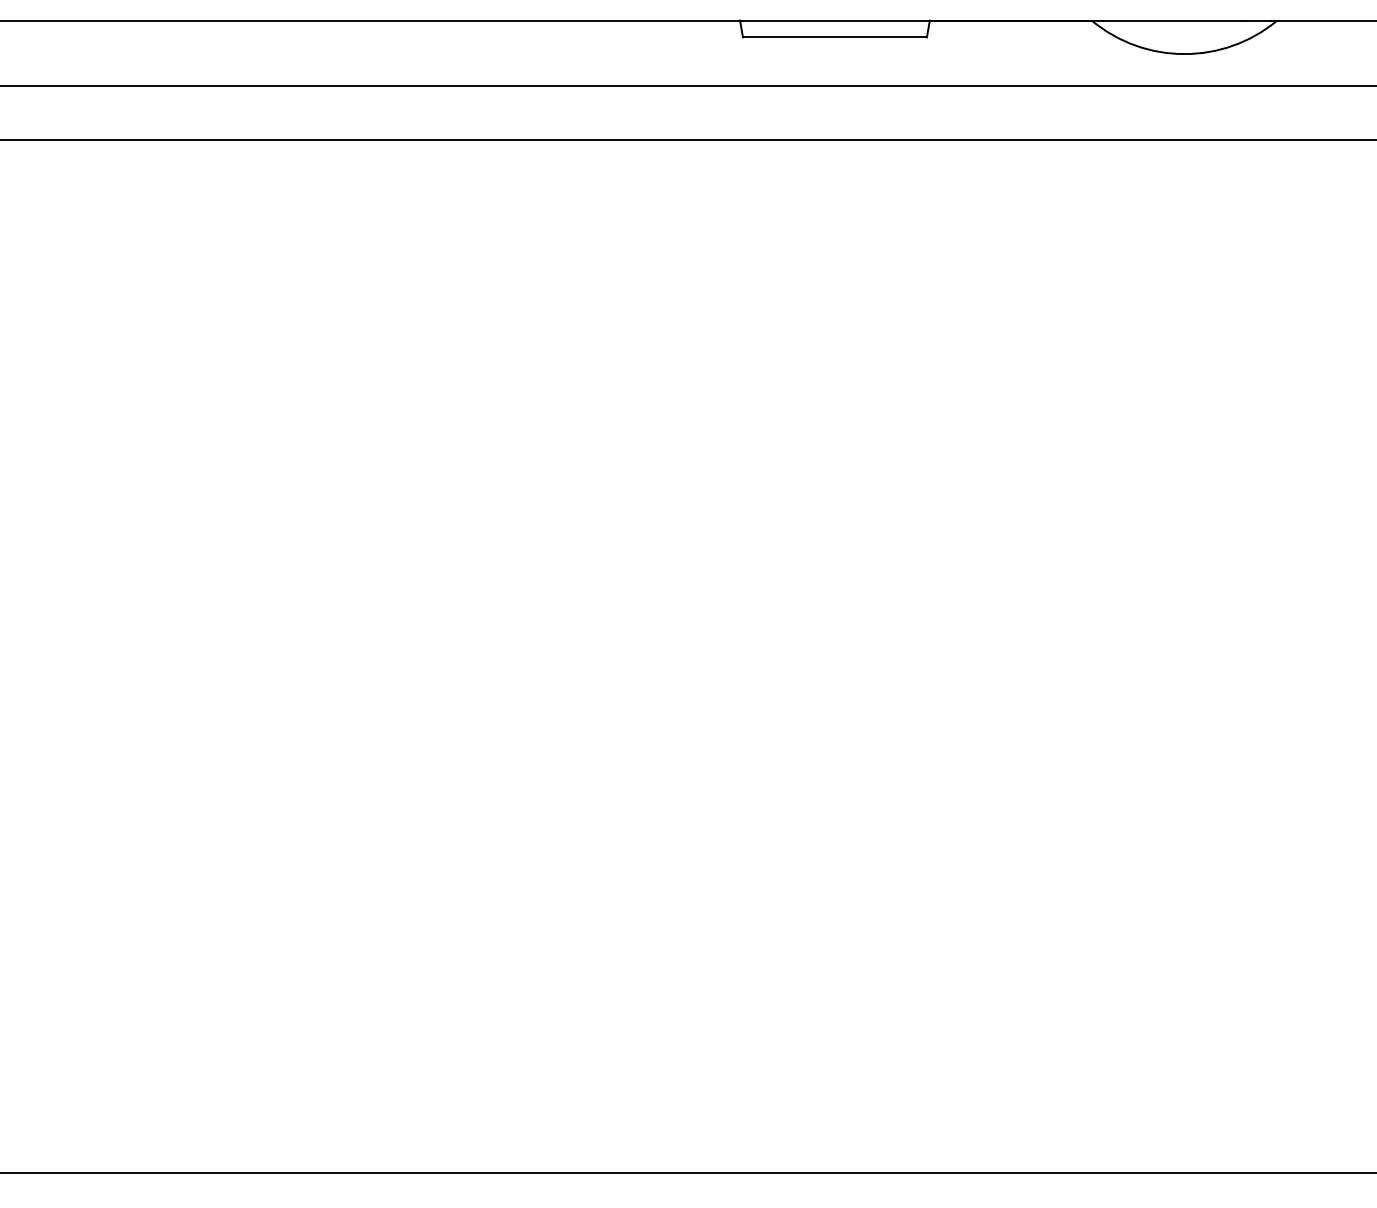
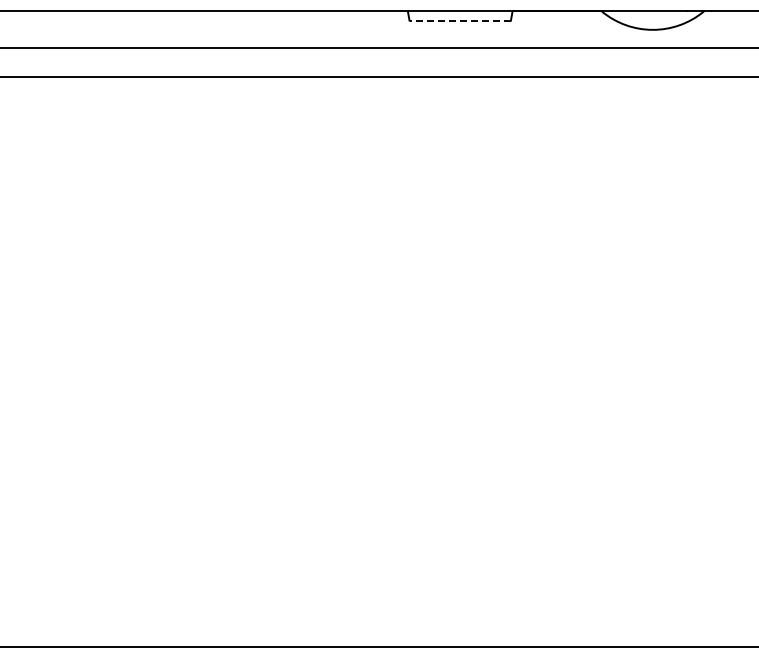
line: (835, 37) -> (460, 20), solid -> dashed

